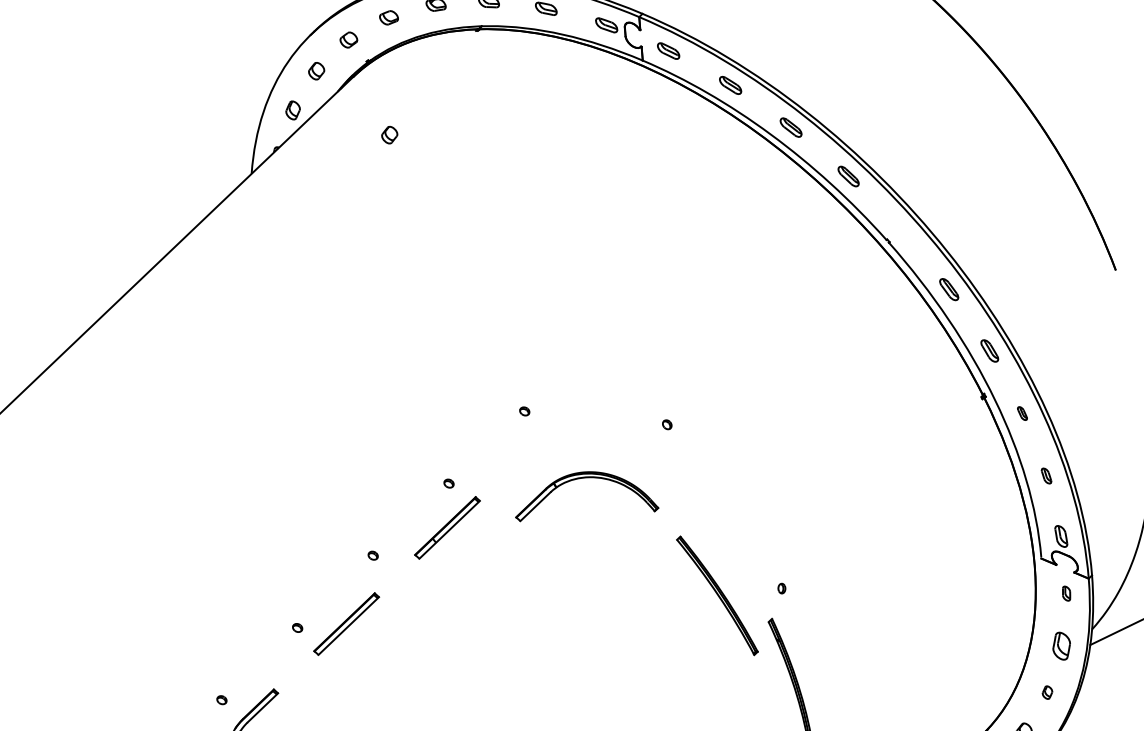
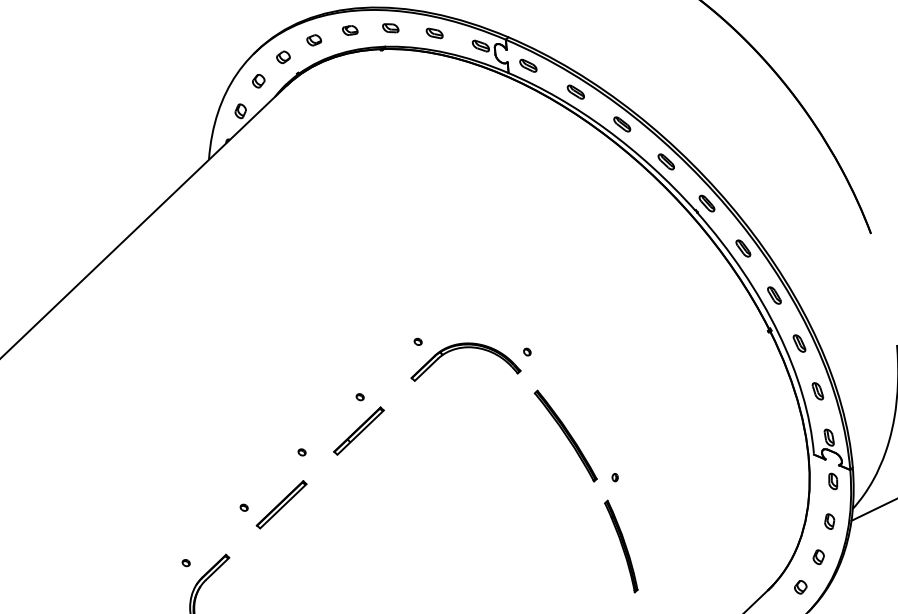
part: (389, 135) -> (314, 130), removed
part: (901, 230) -> (706, 203), added
part: (1022, 413) -> (799, 343), size x1.67
part: (1045, 476) -> (817, 391), size x1.43
part: (586, 478) -> (465, 348), moved
part: (1066, 593) -> (833, 481), size x1.43
part: (717, 594) -> (565, 435), moved
part: (1061, 645) -> (829, 521), size x0.71
part: (1047, 692) -> (818, 557), size x1.43

